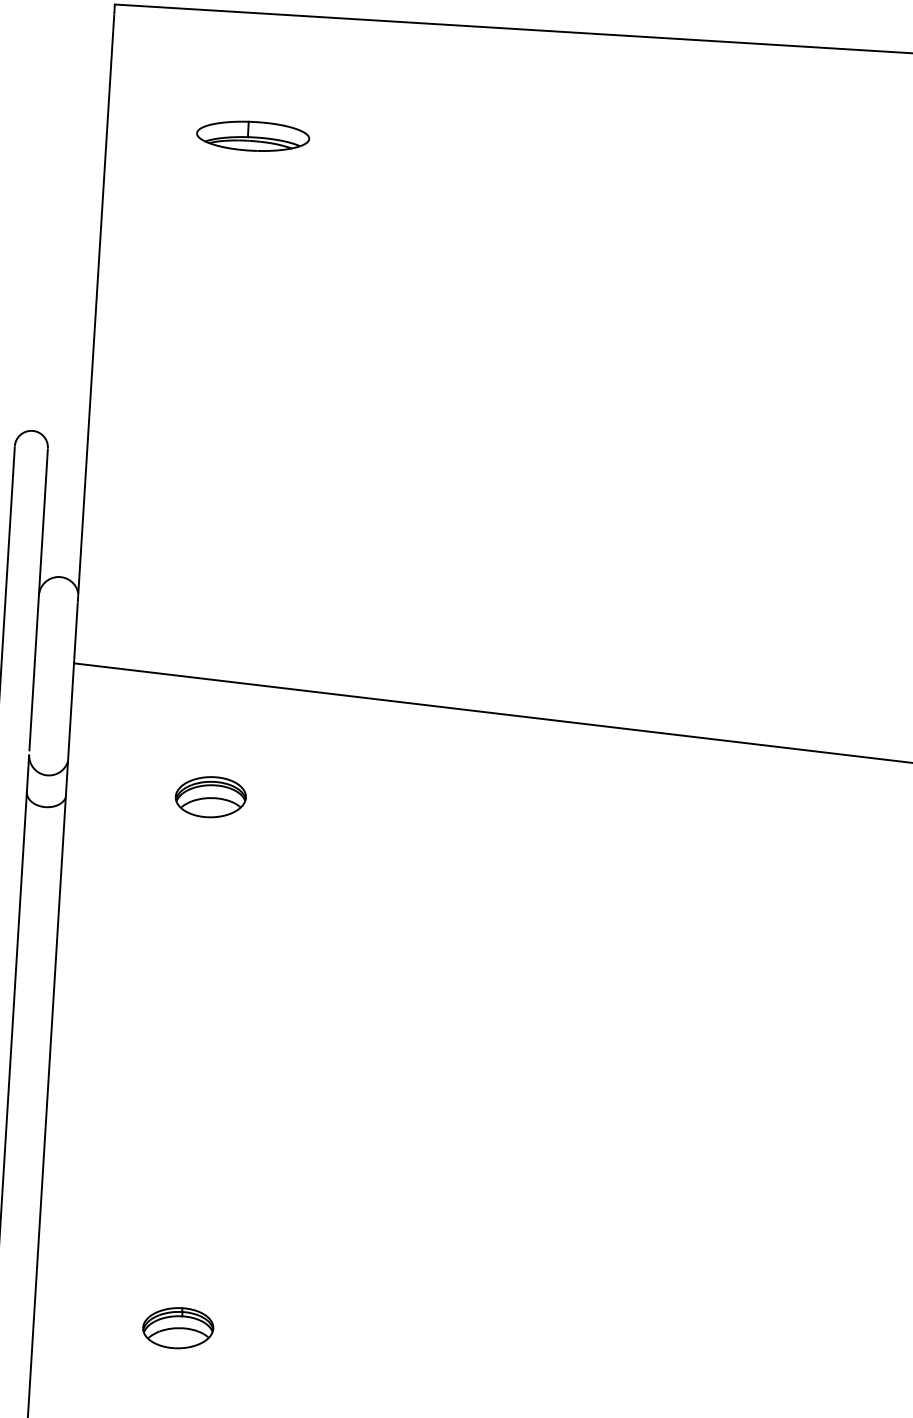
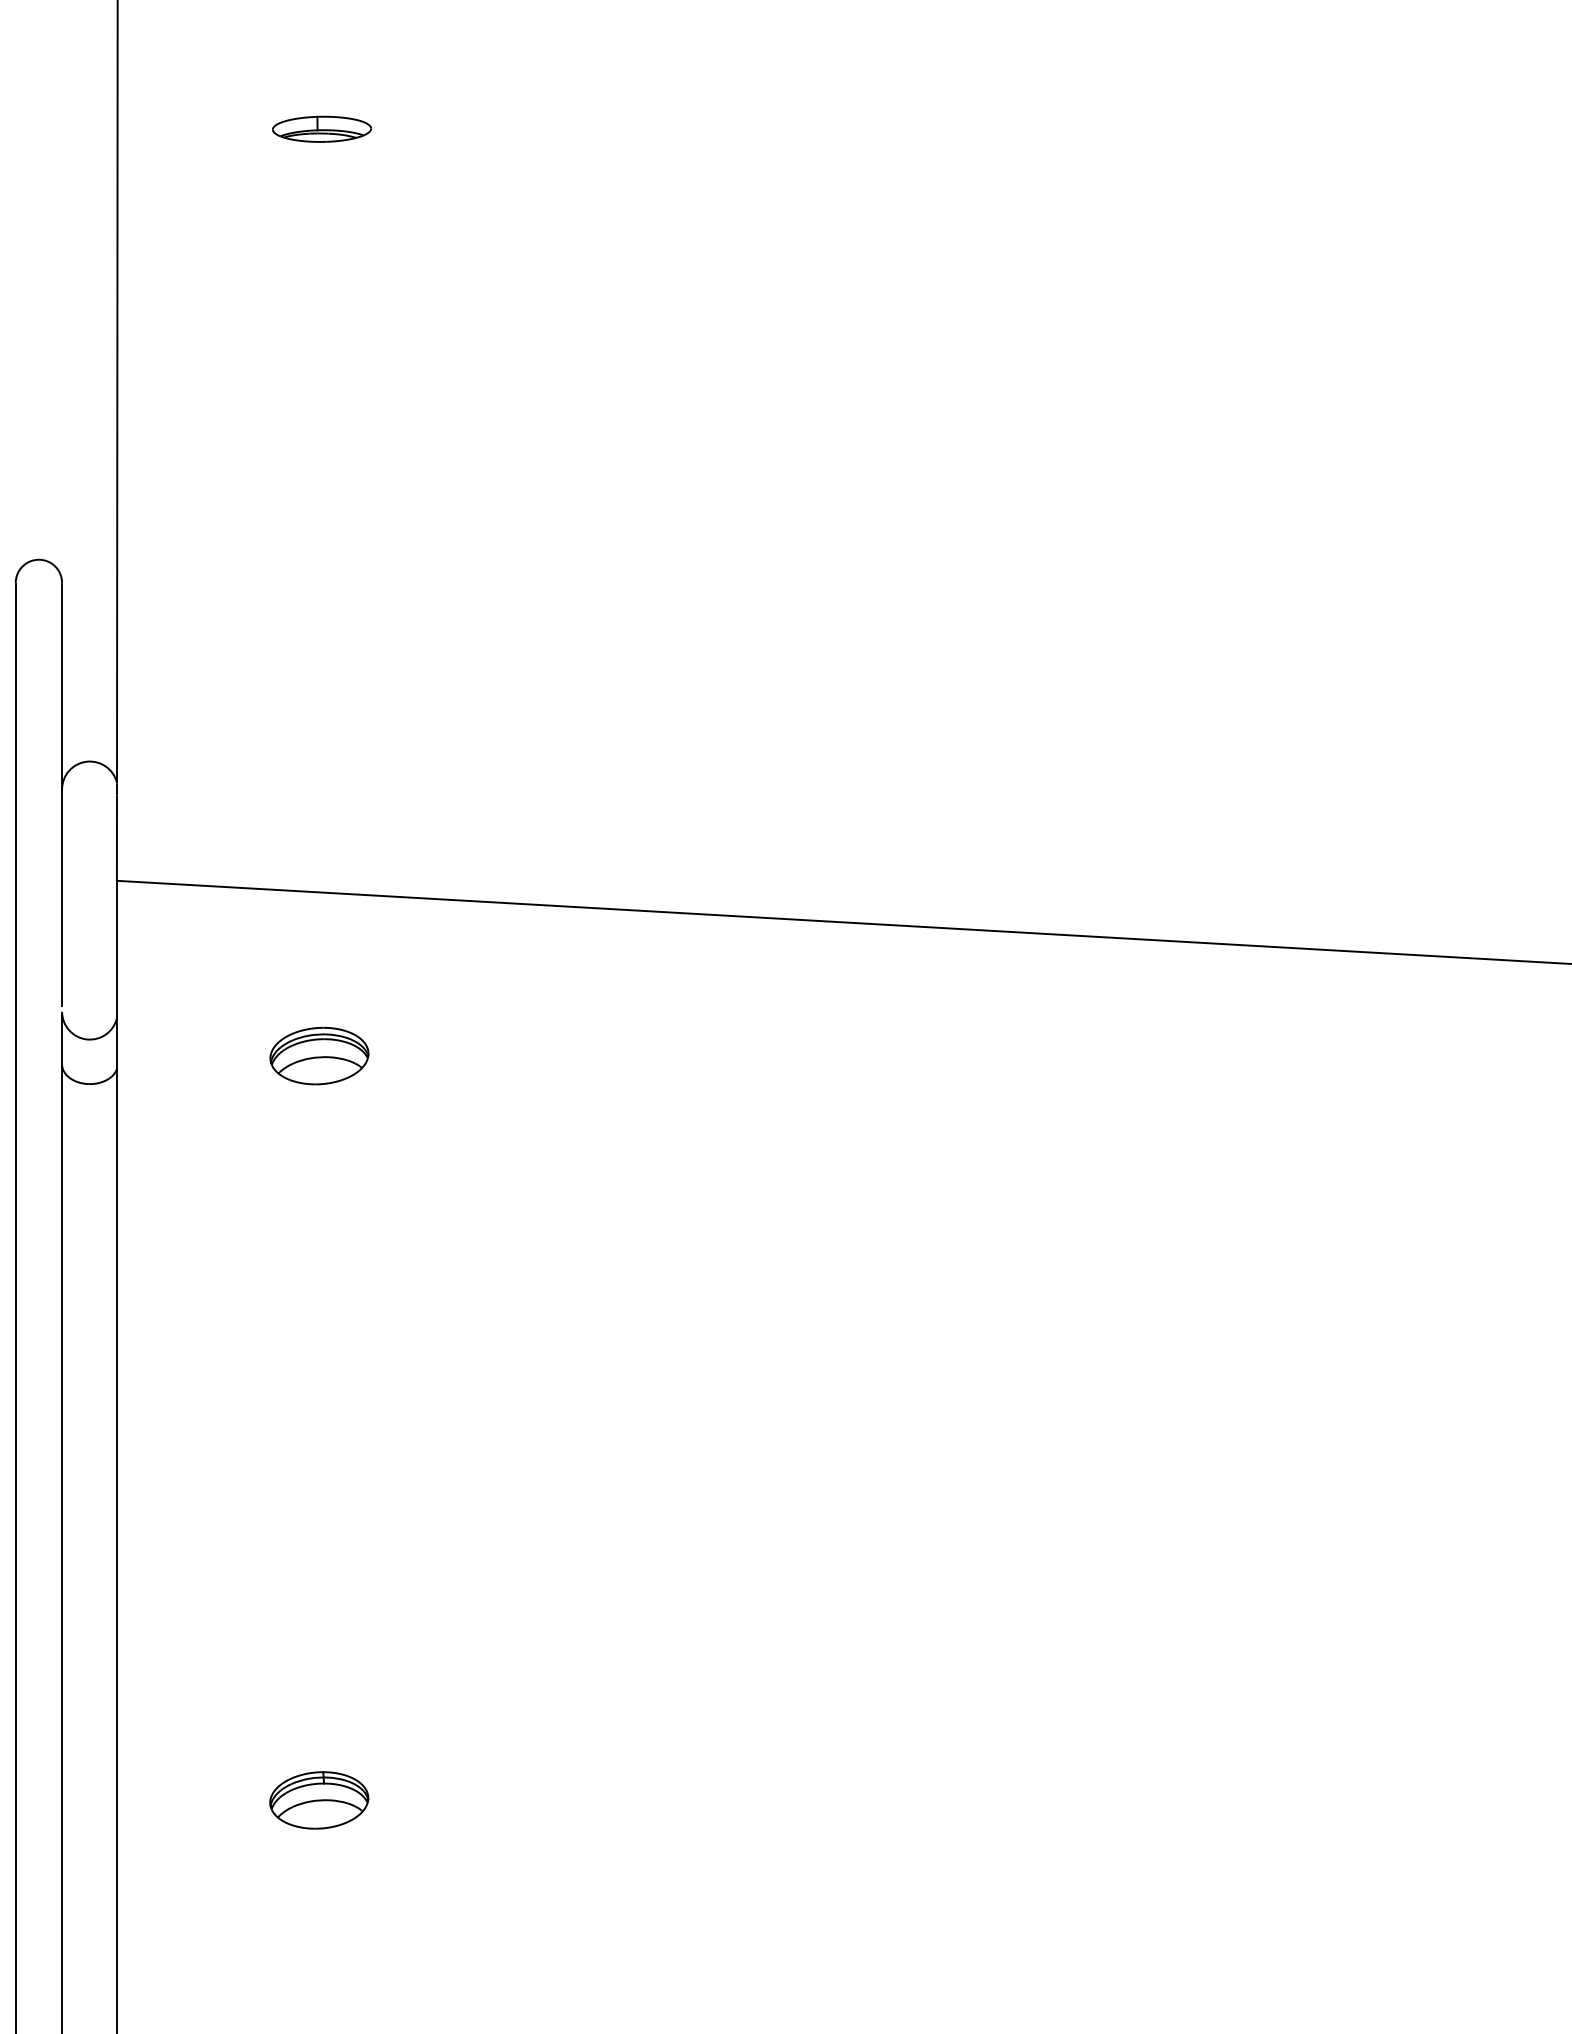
part: (252, 135) -> (321, 128), size x0.62

